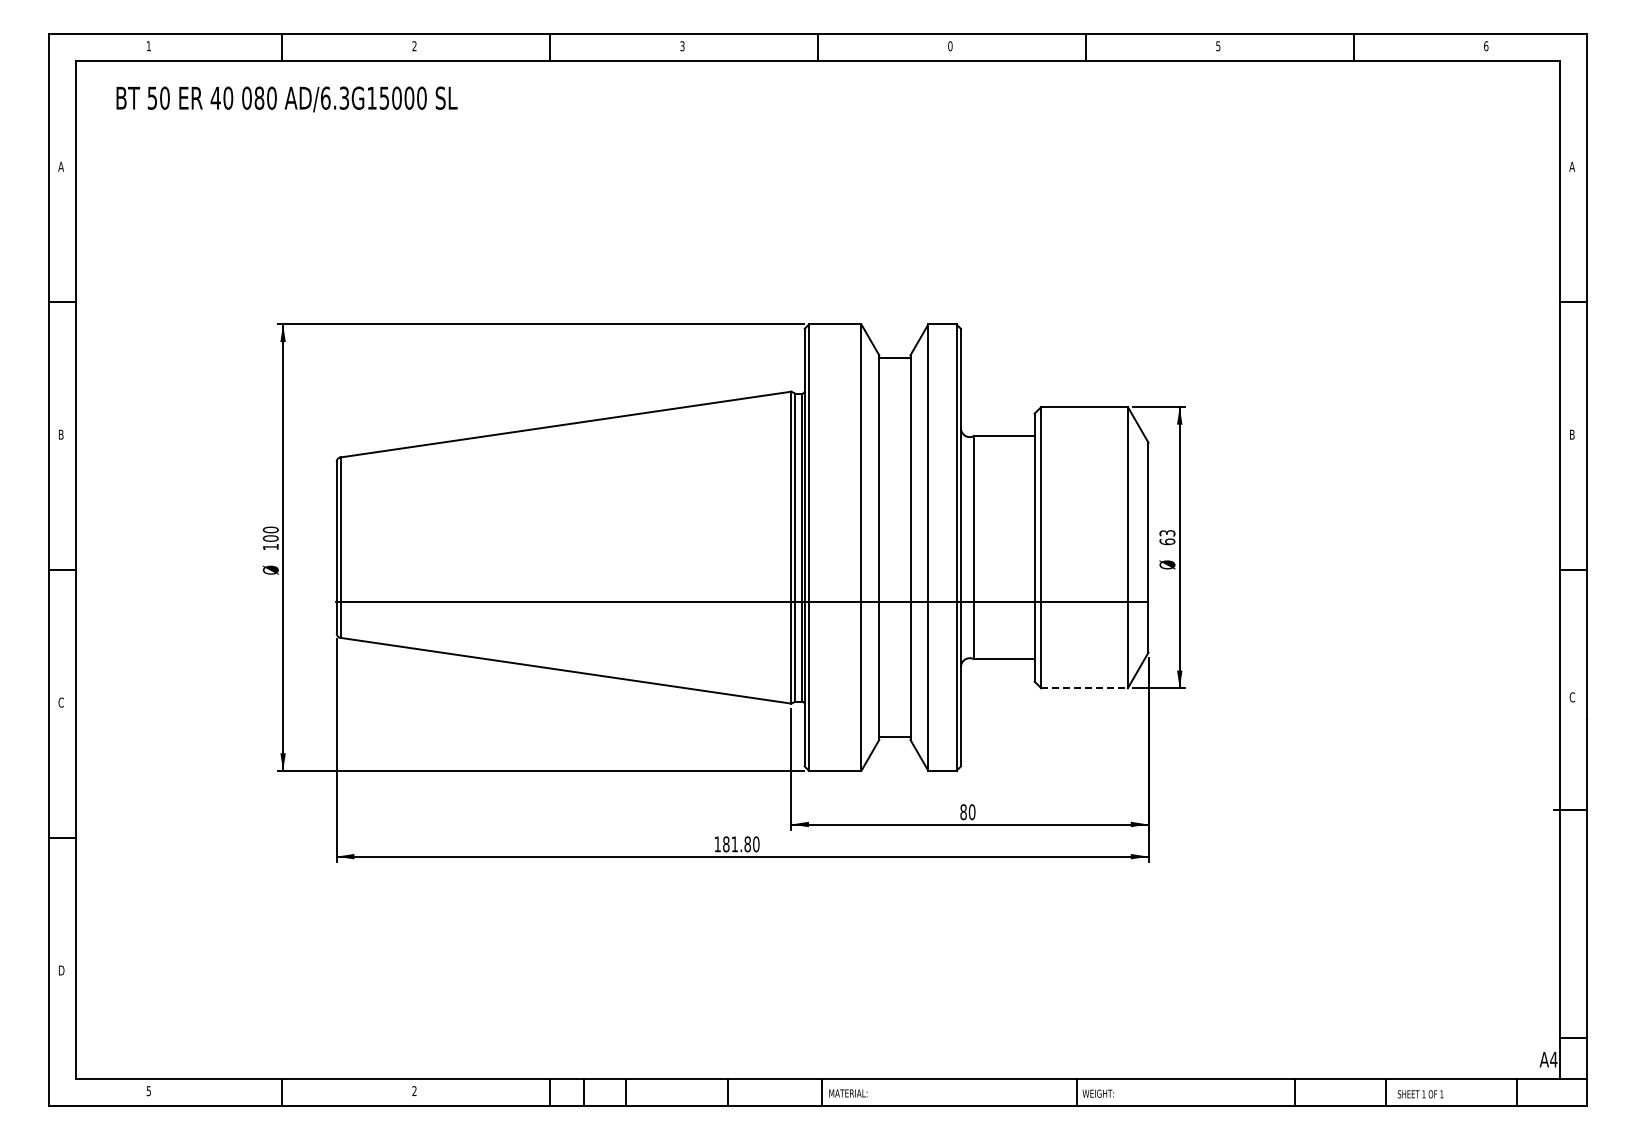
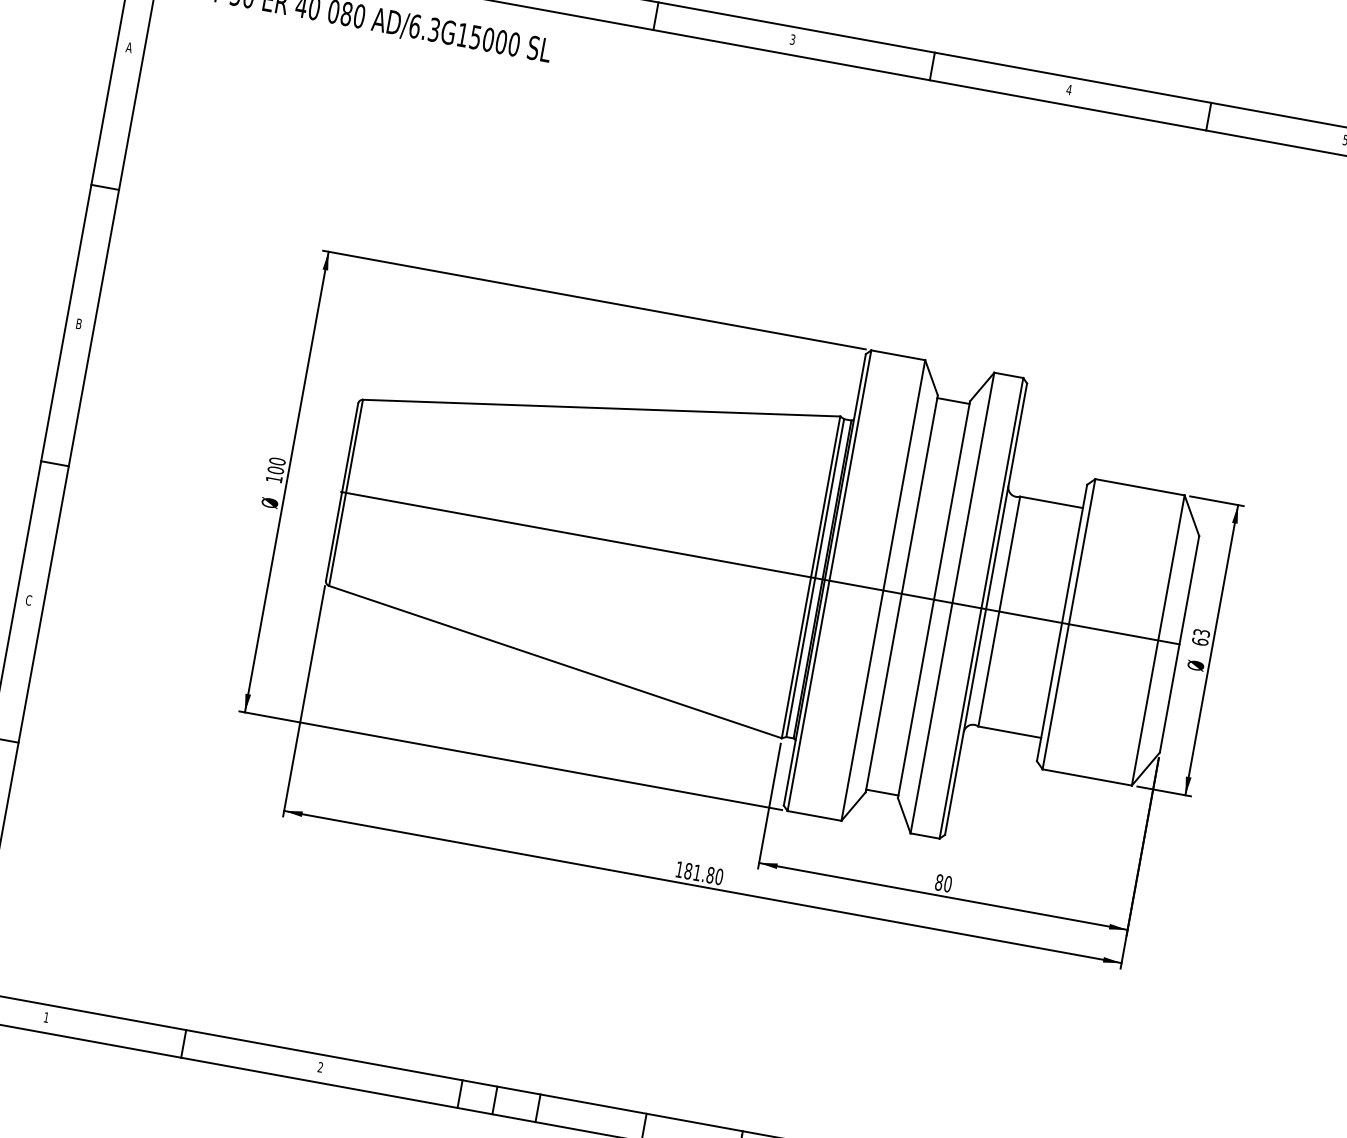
text: (950, 46) -> (1069, 90), 0 -> 4
line: (741, 601) -> (759, 567), moved
line: (1085, 688) -> (1088, 777), dashed -> solid
text: (148, 1091) -> (45, 1017), 5 -> 1

